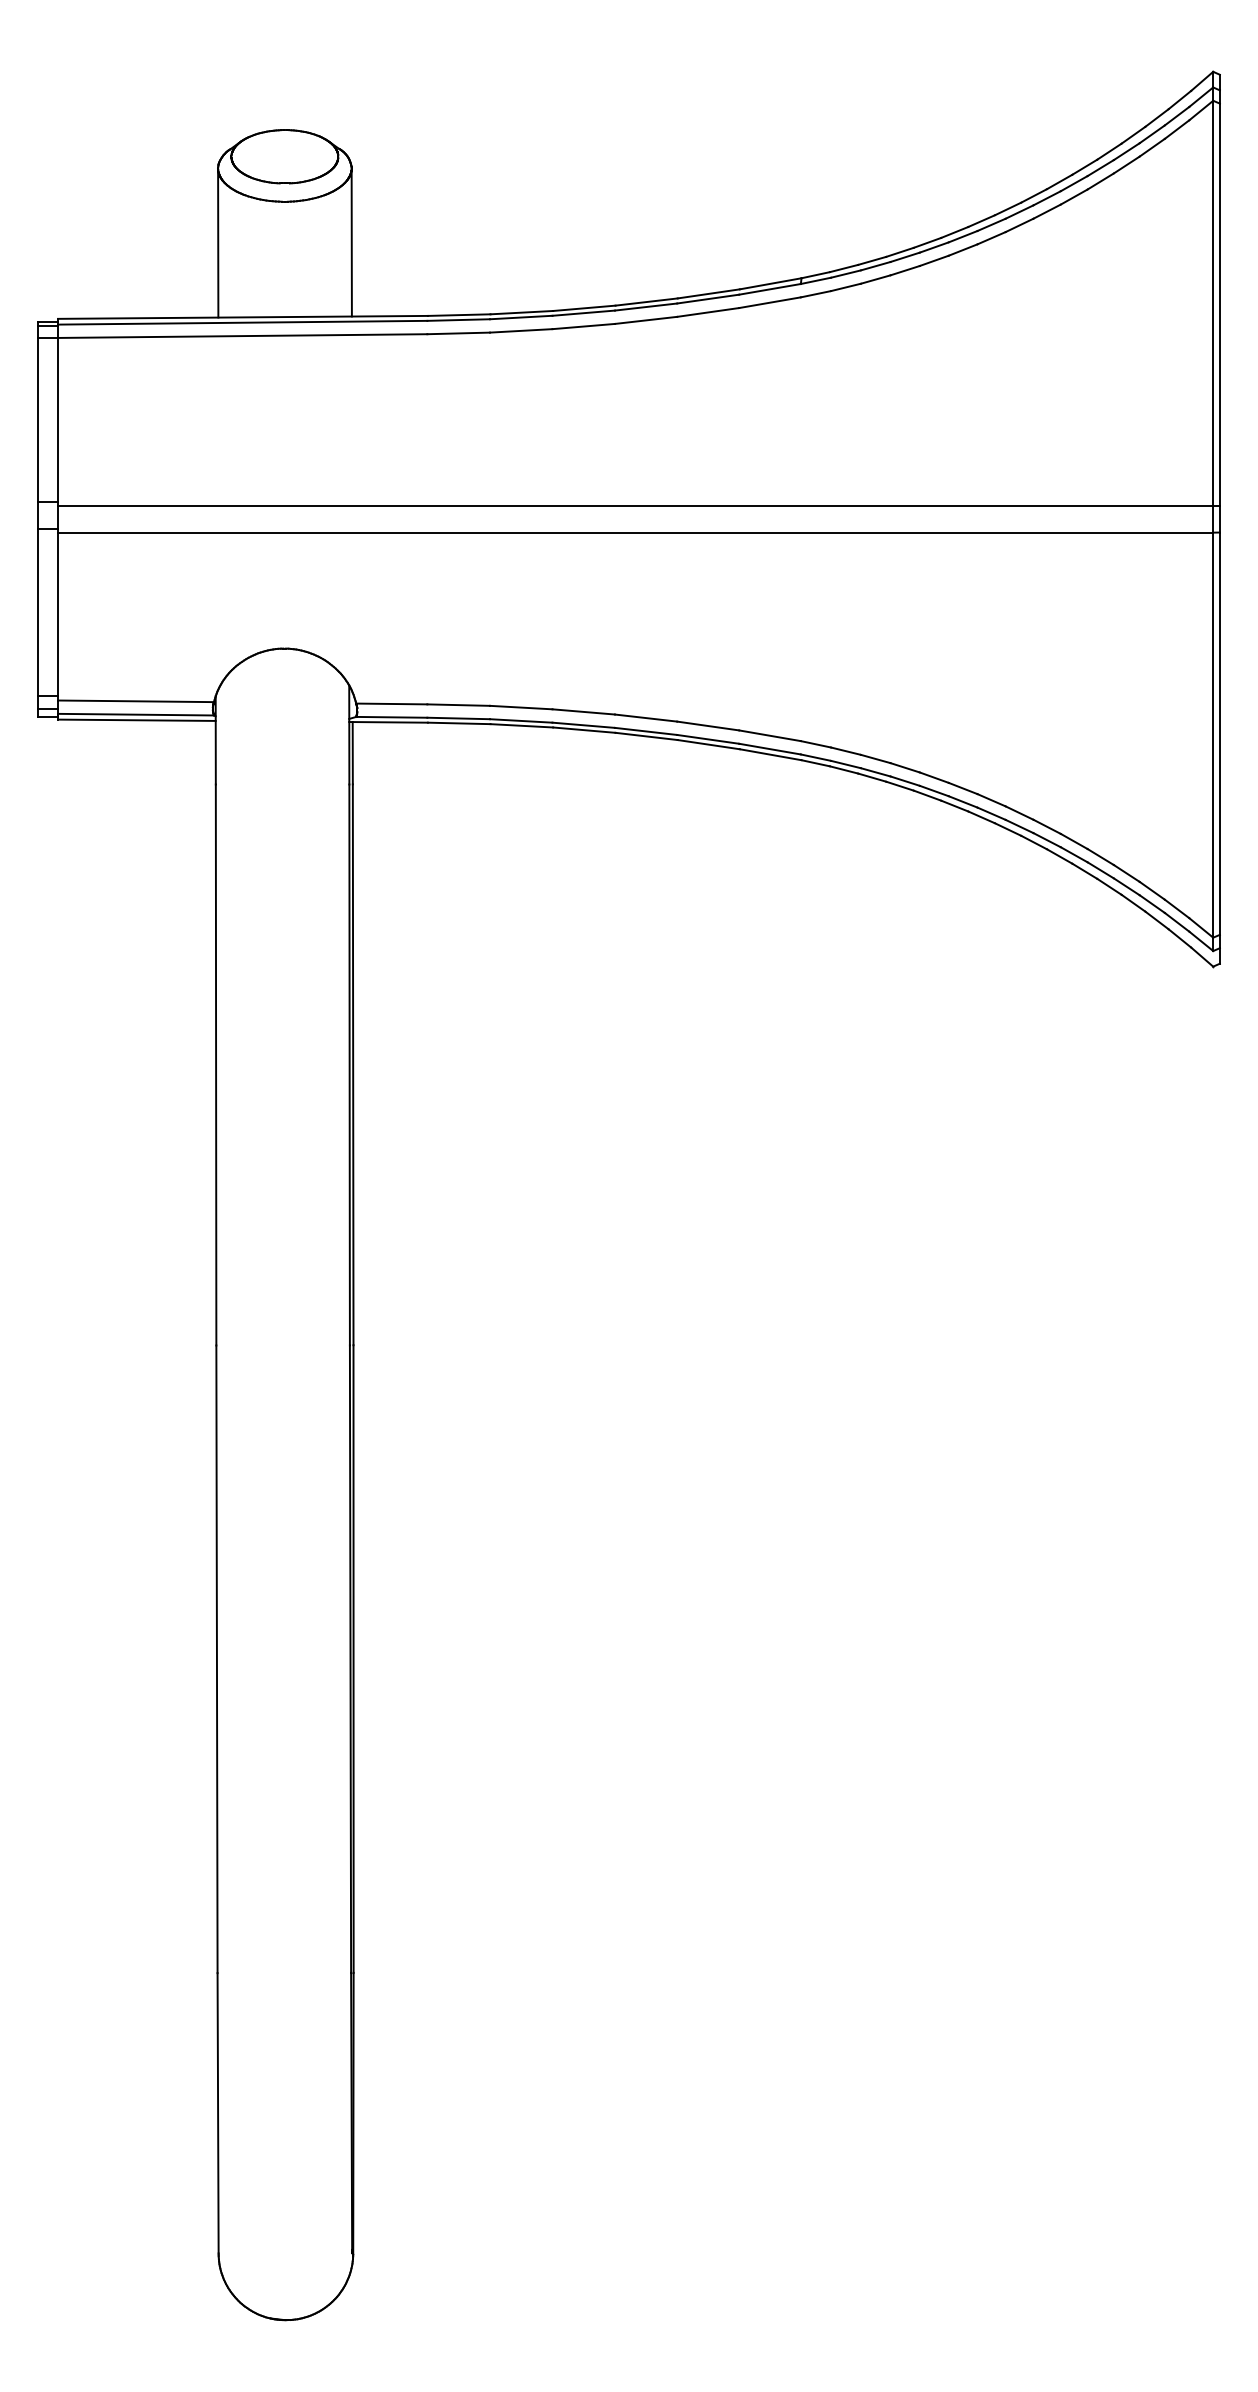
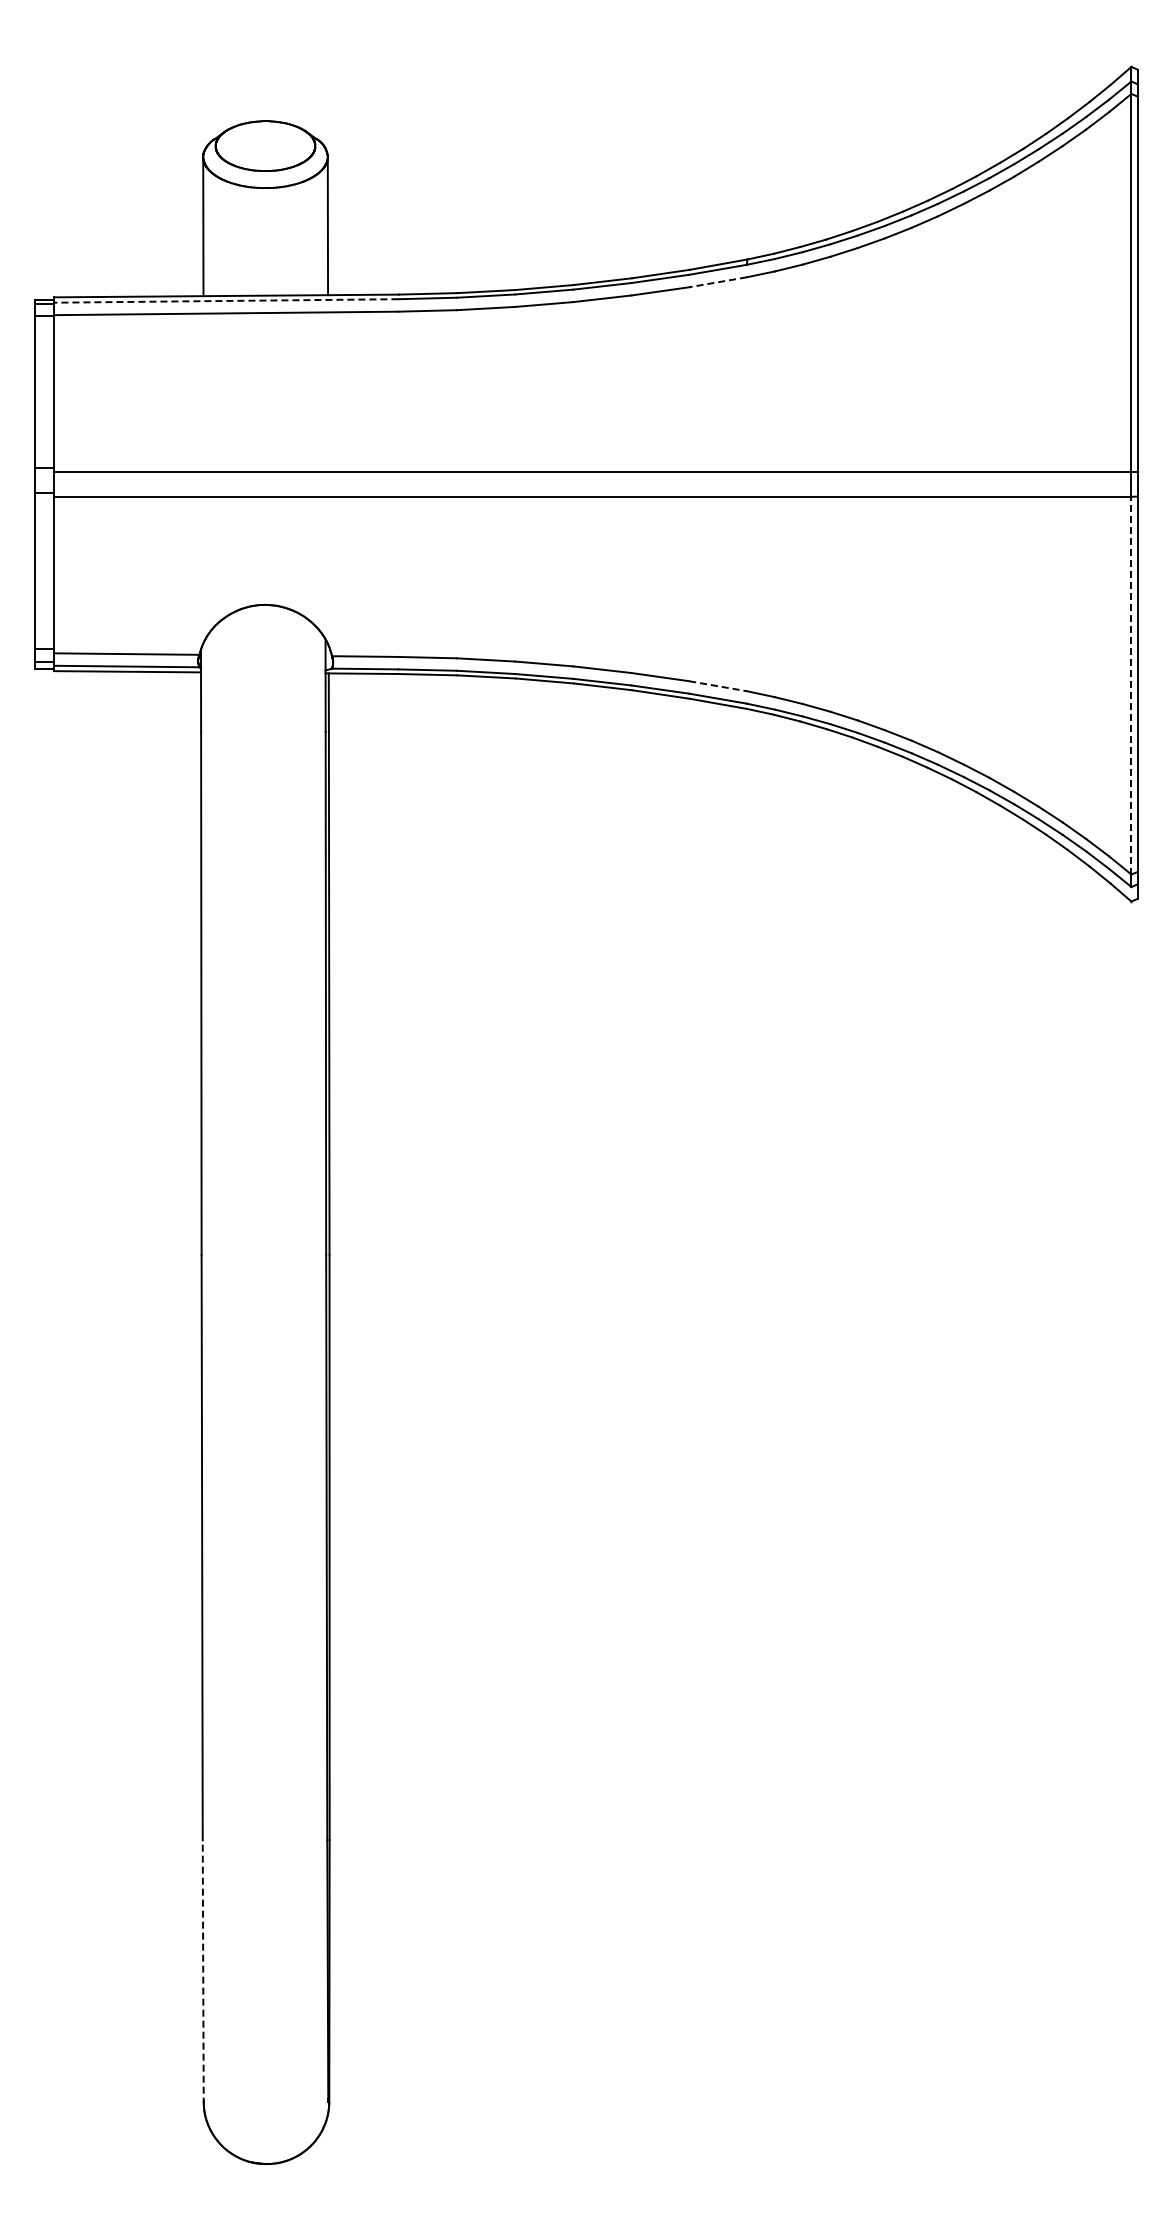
line: (769, 302) -> (717, 282), solid -> dashed
line: (241, 322) -> (225, 300), solid -> dashed
line: (1213, 734) -> (1131, 685), solid -> dashed
line: (770, 736) -> (718, 686), solid -> dashed
line: (218, 2114) -> (203, 1972), solid -> dashed

